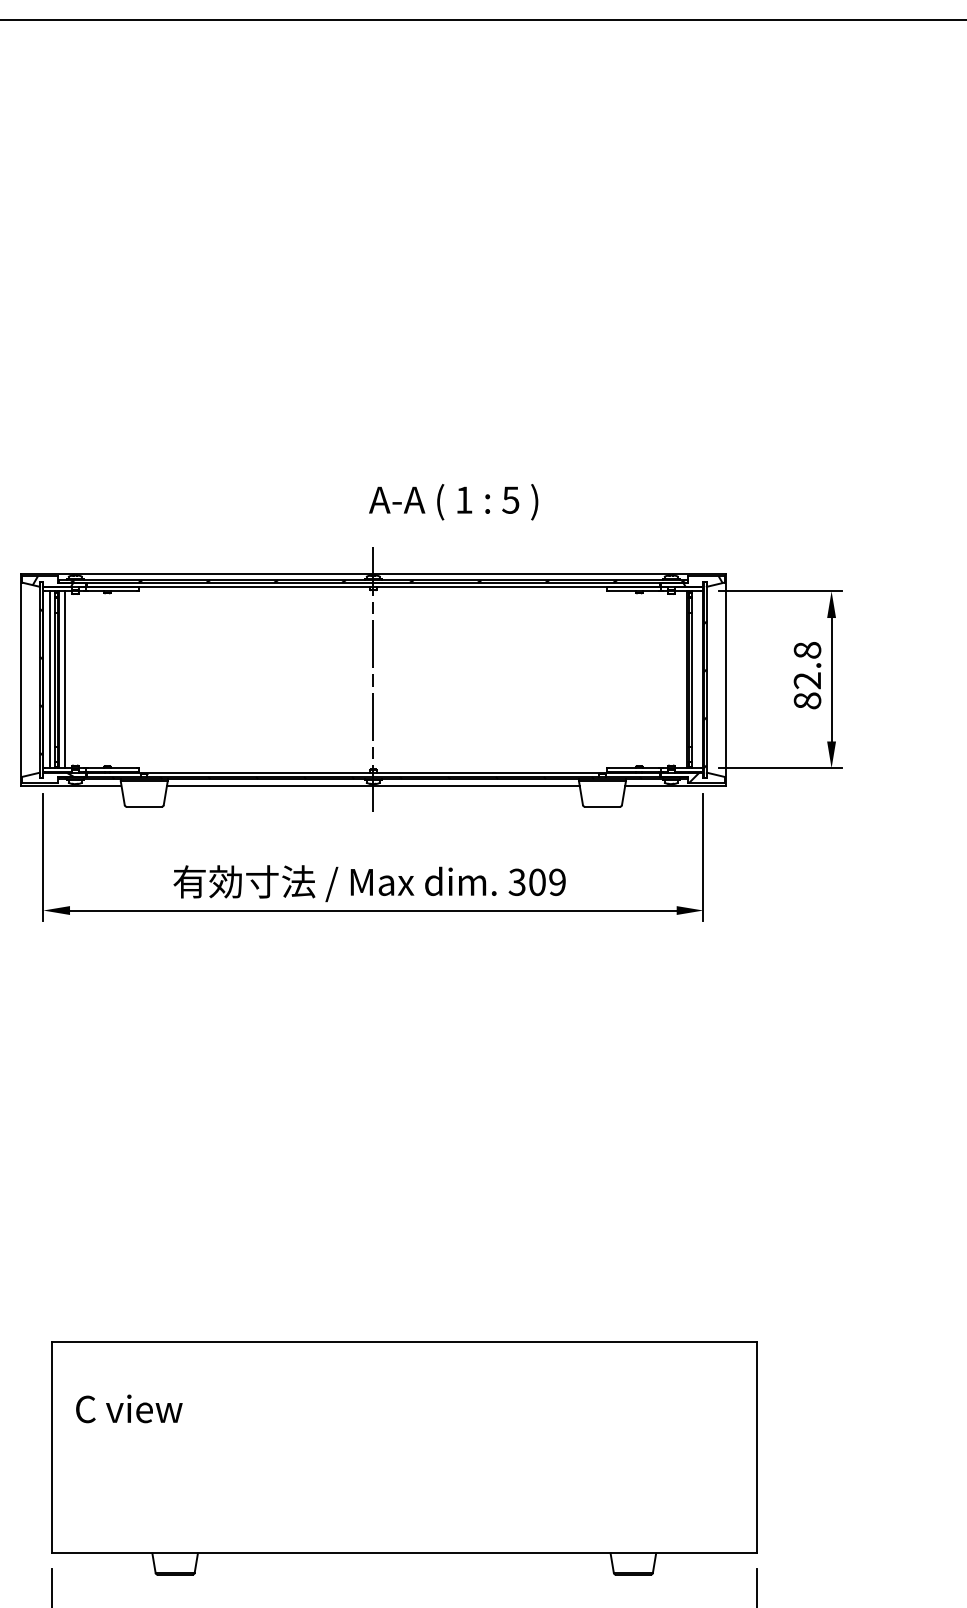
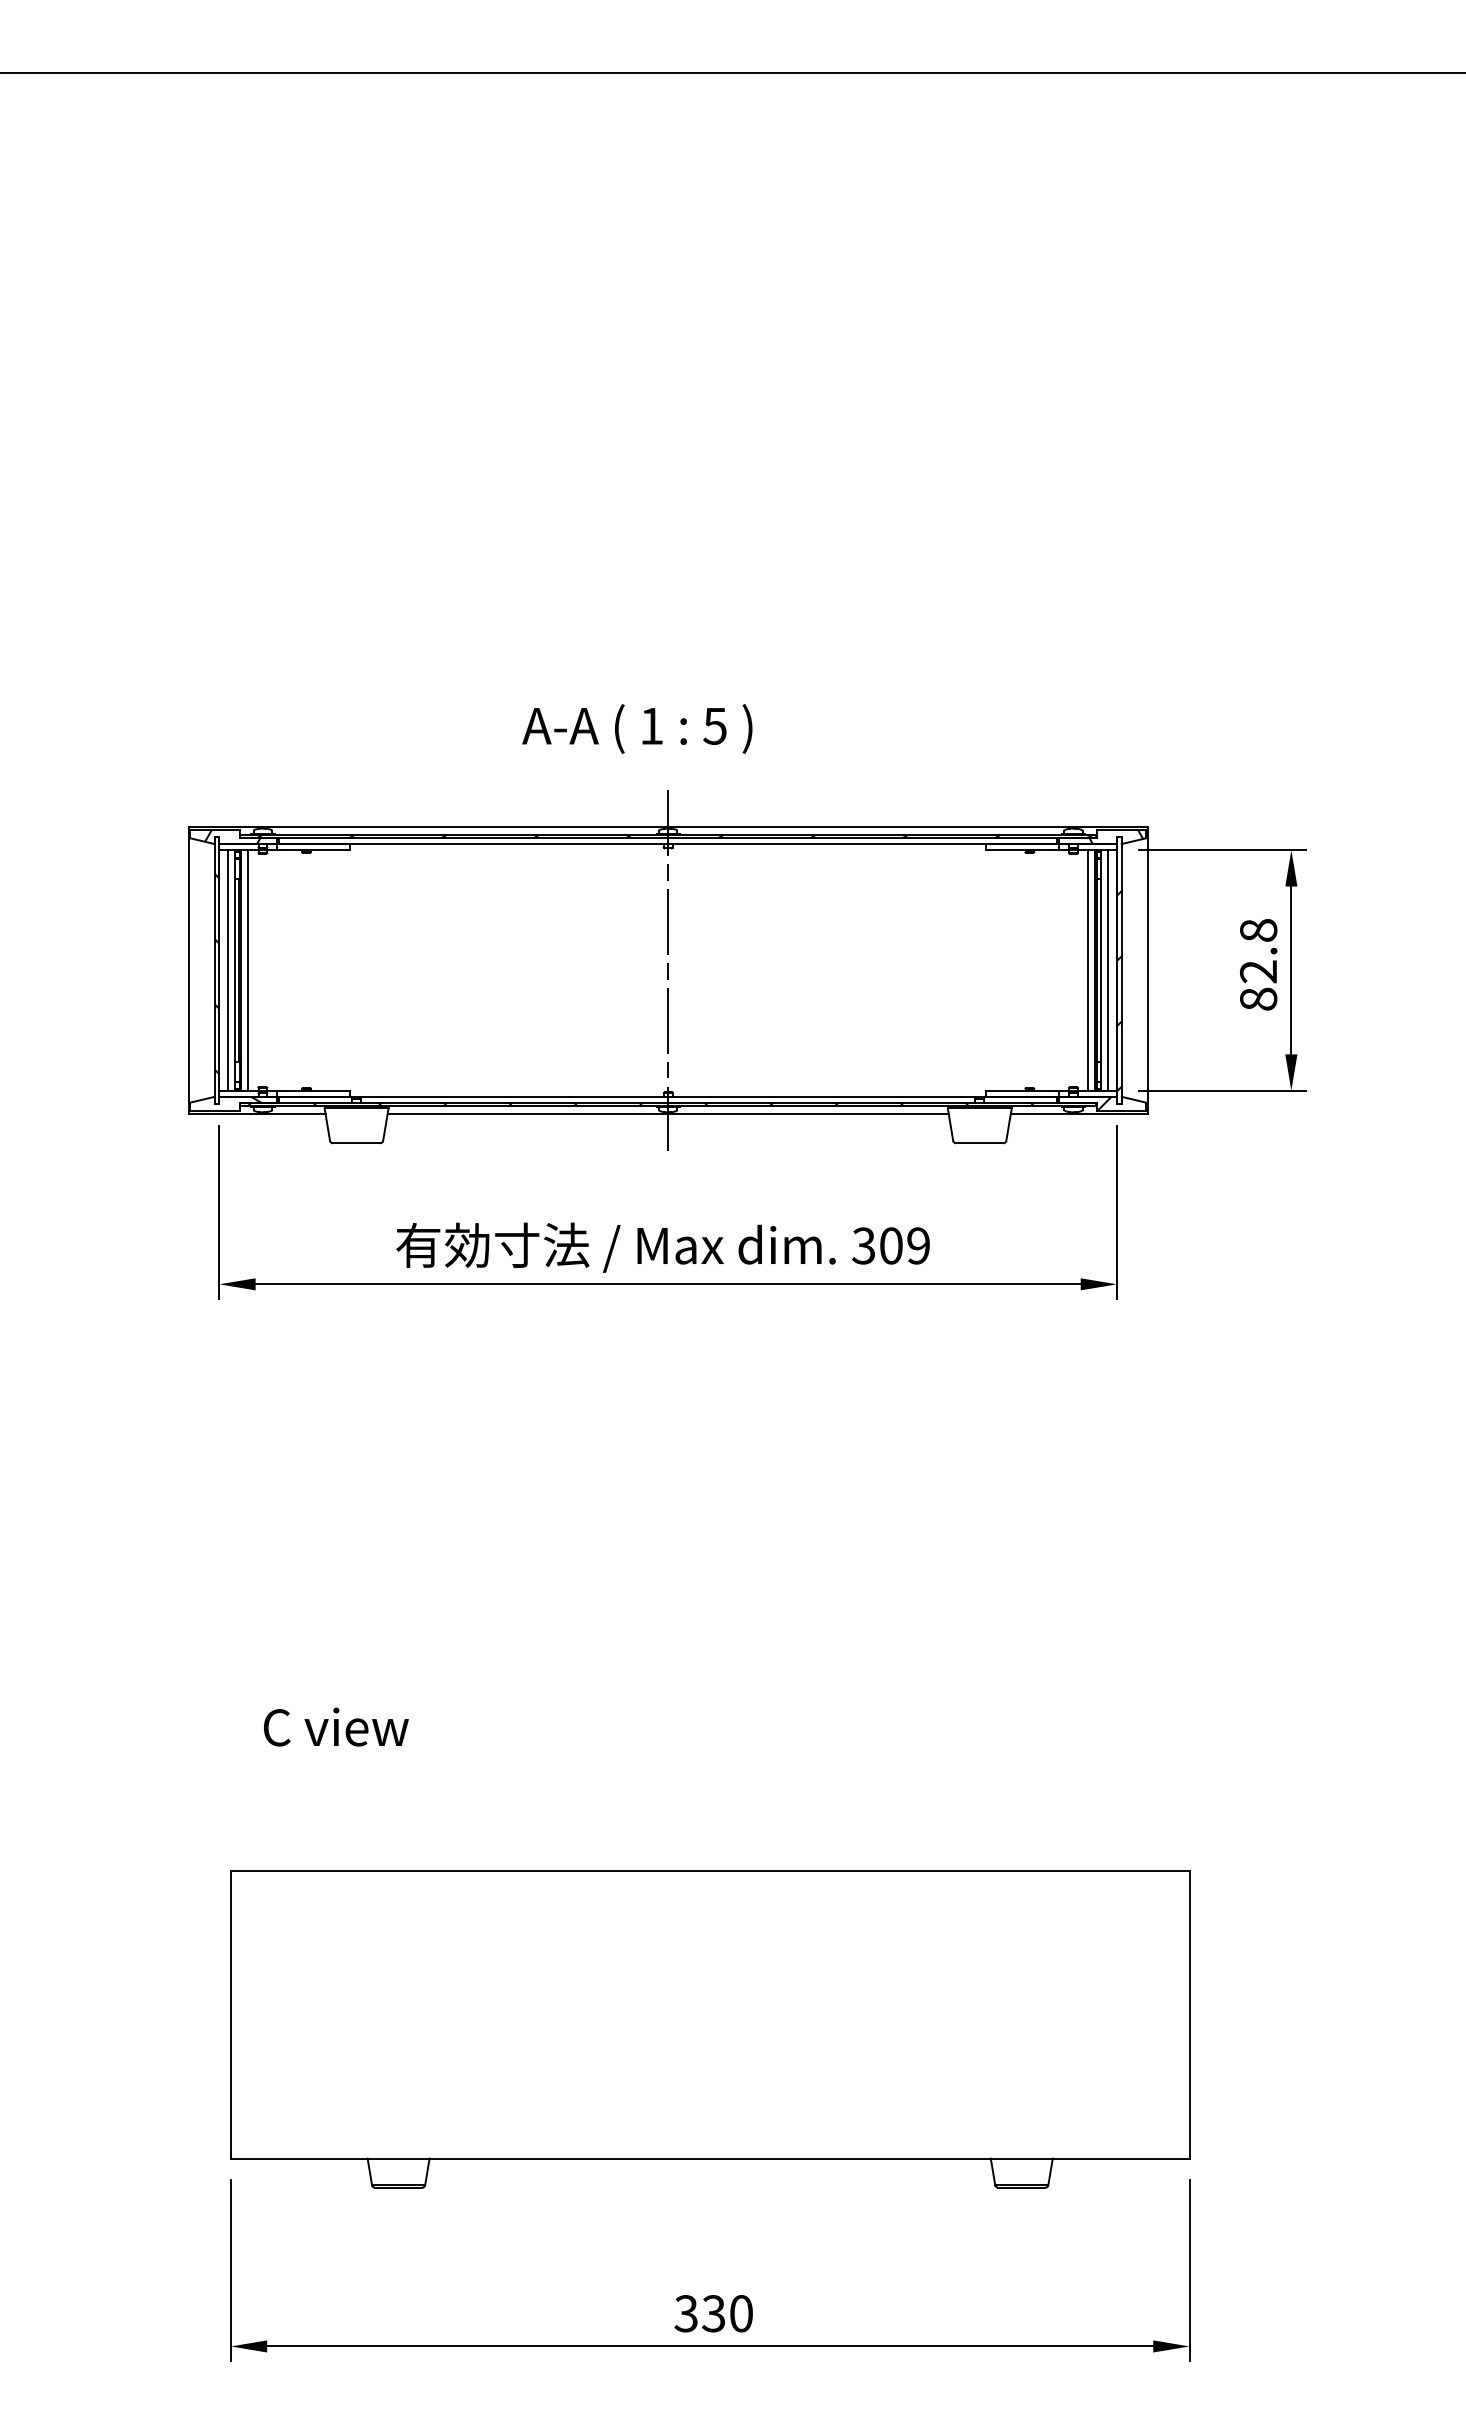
text: (453, 501) -> (637, 728), moved
line: (681, 679) -> (1087, 970), added
line: (697, 679) -> (1108, 970), added
text: (129, 1408) -> (336, 1726), moved

